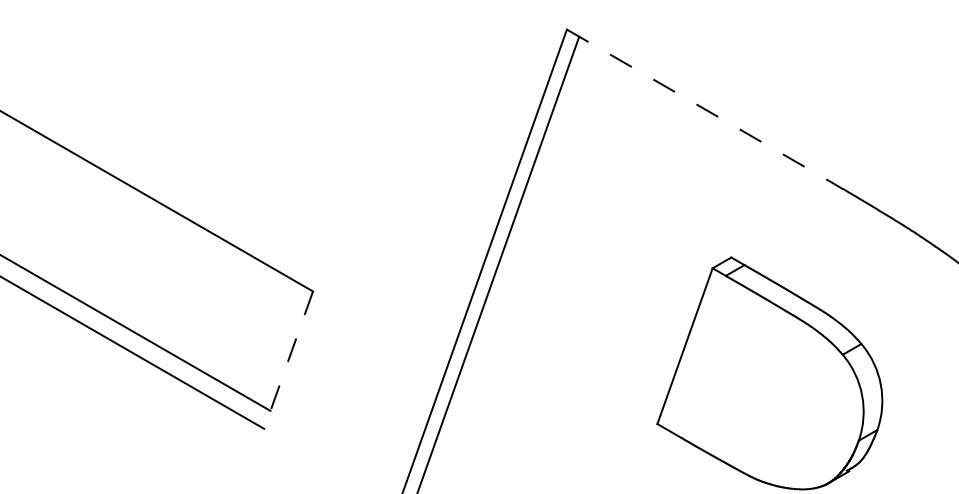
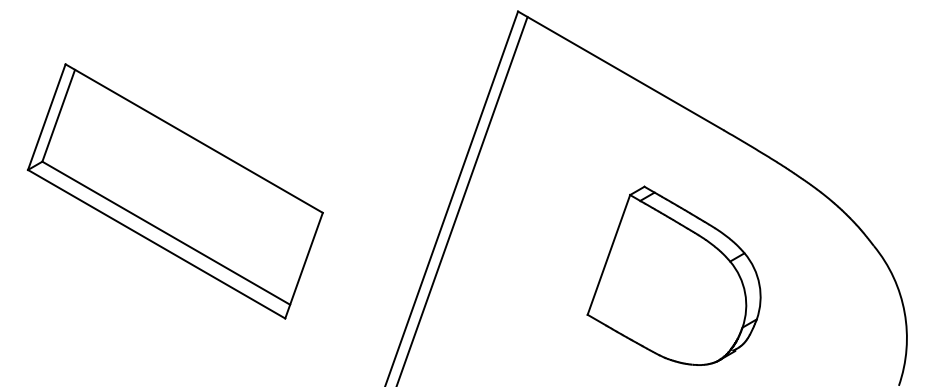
line: (700, 106) -> (620, 70), dashed -> solid
line: (287, 361) -> (303, 266), dashed -> solid

